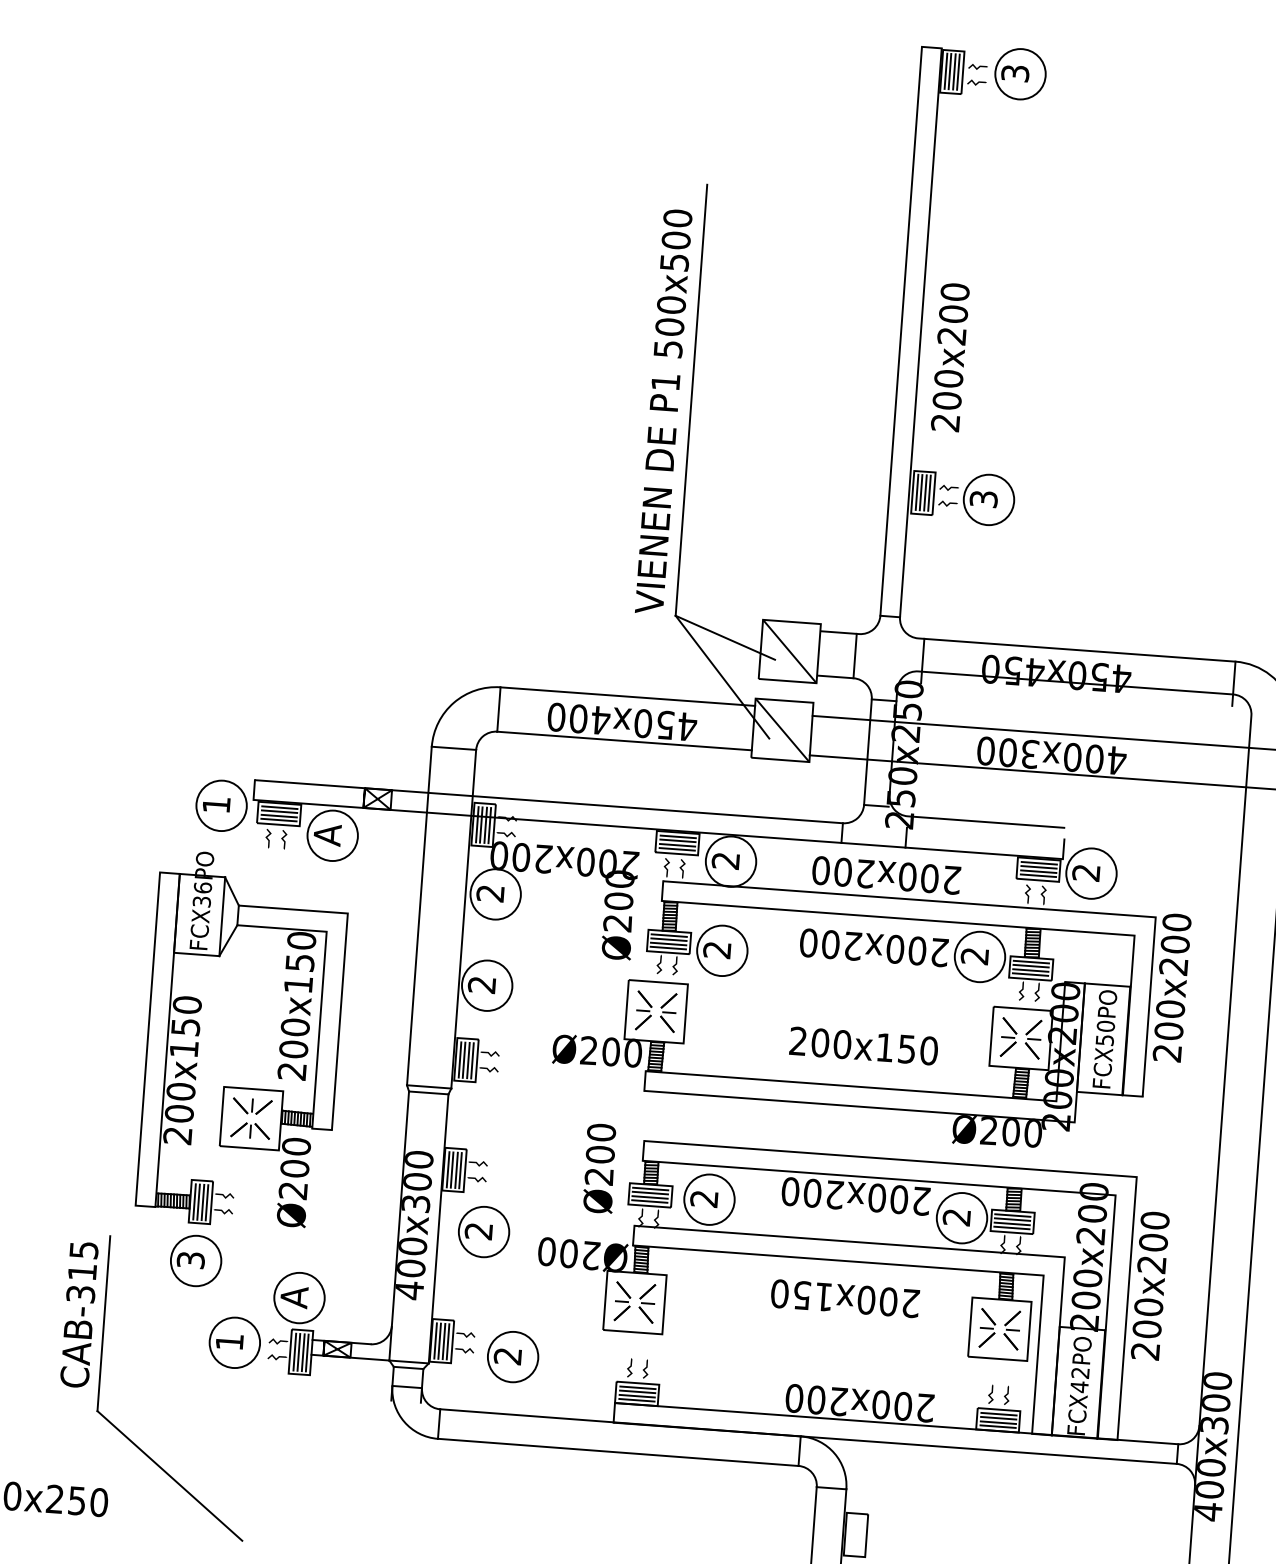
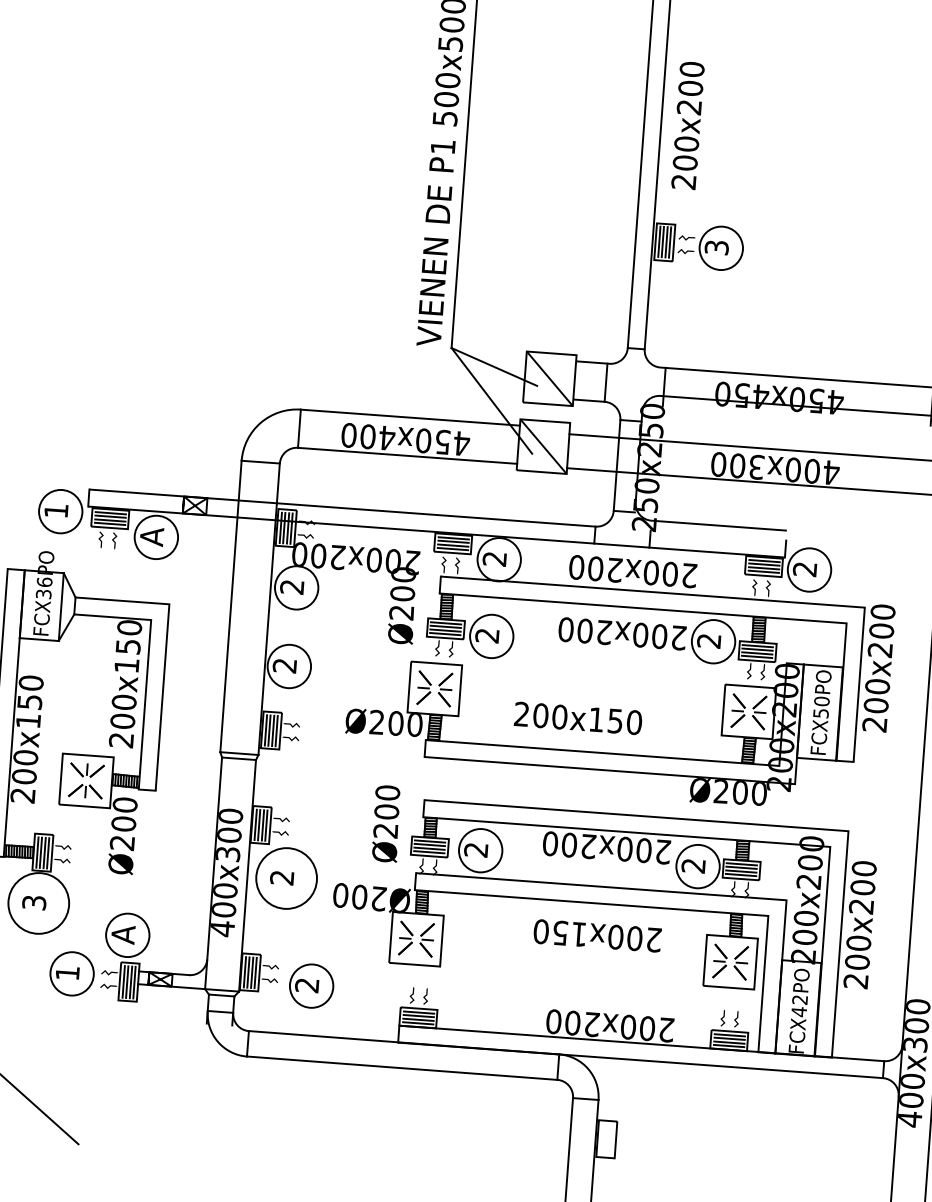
text: (863, 1045) -> (577, 717), moved
circle: (483, 1231) -> (286, 878), size x1.4
circle: (195, 1260) -> (38, 903), size x1.4

